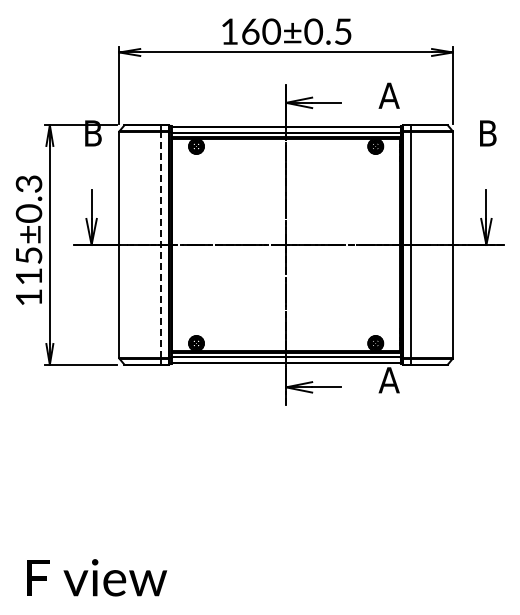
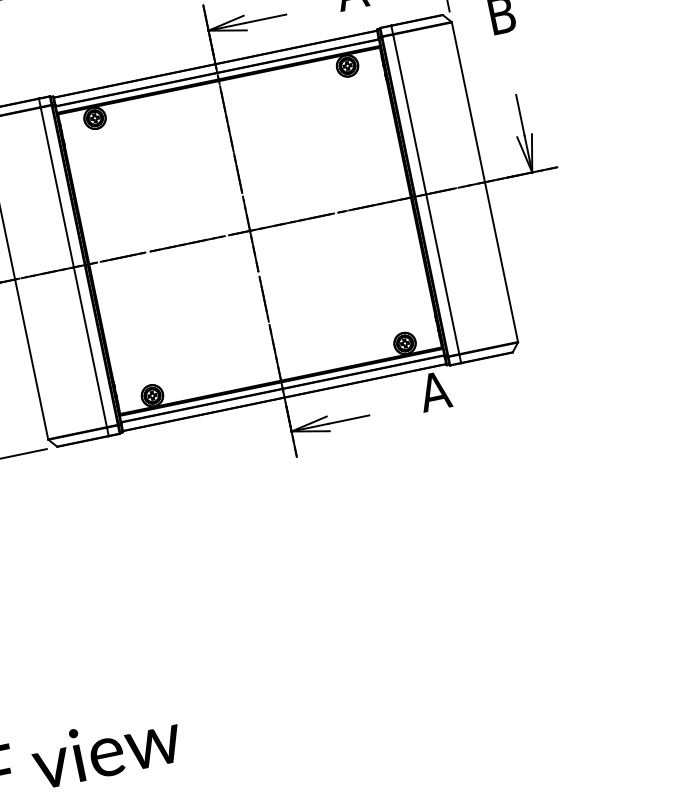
line: (161, 244) -> (74, 266), dashed -> solid

